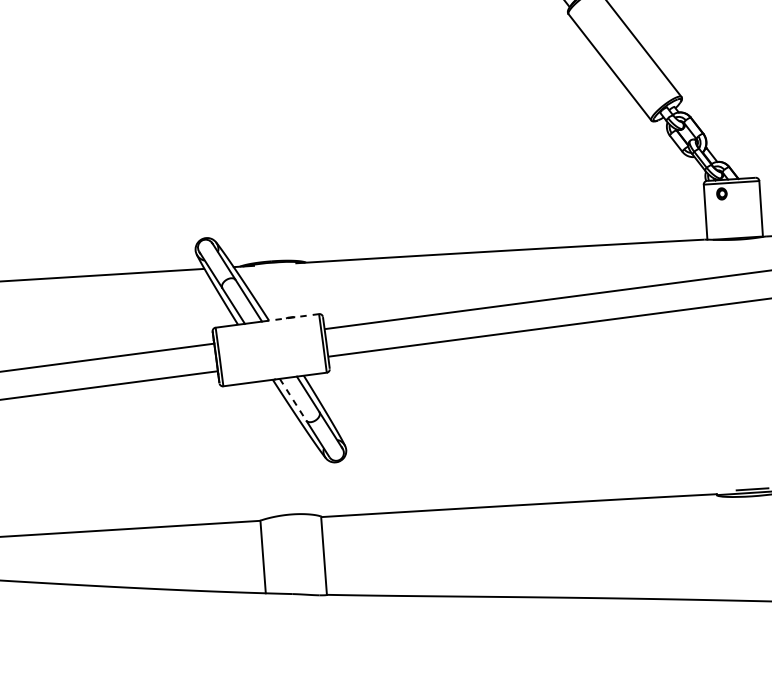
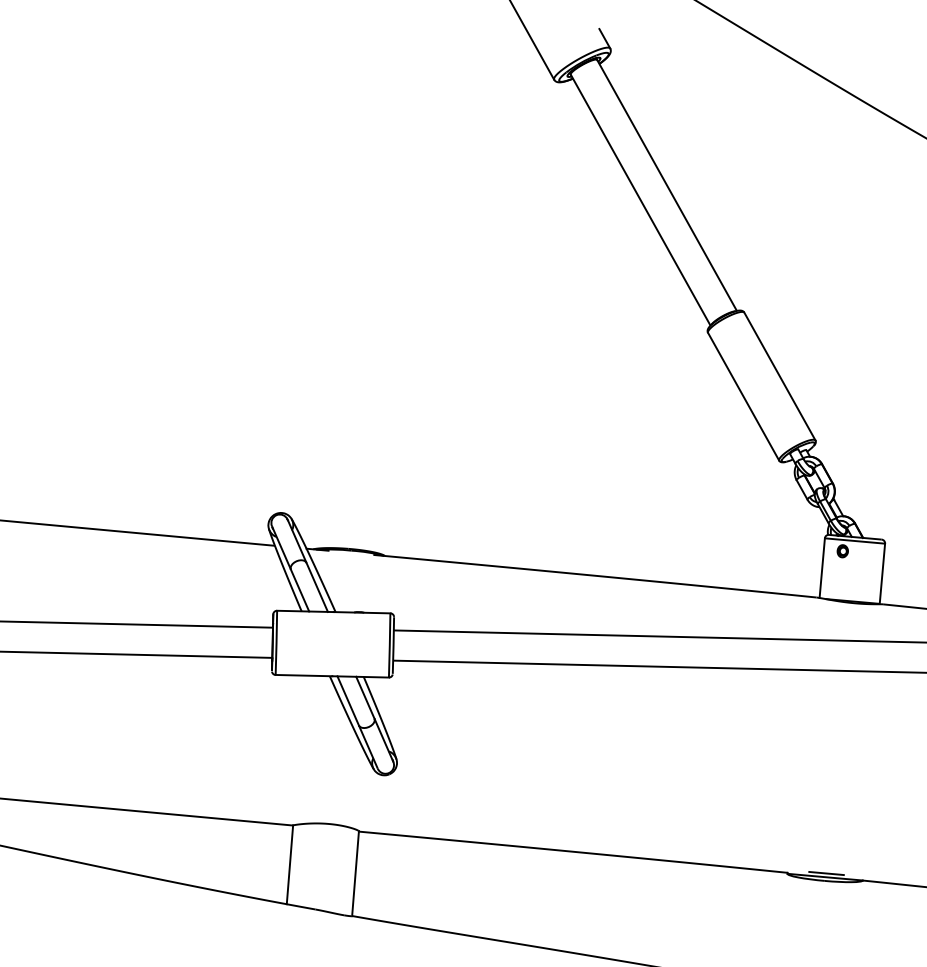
line: (292, 317) -> (361, 612), dashed -> solid
line: (293, 399) -> (348, 700), dashed -> solid

